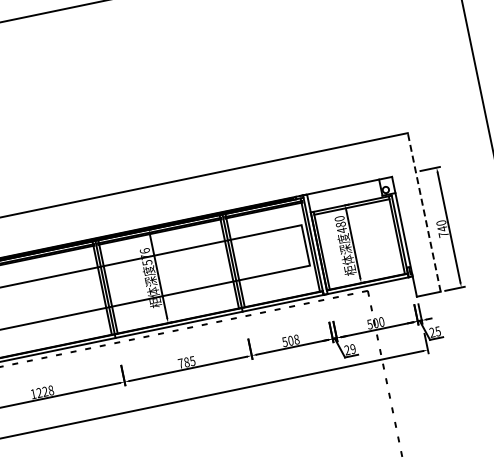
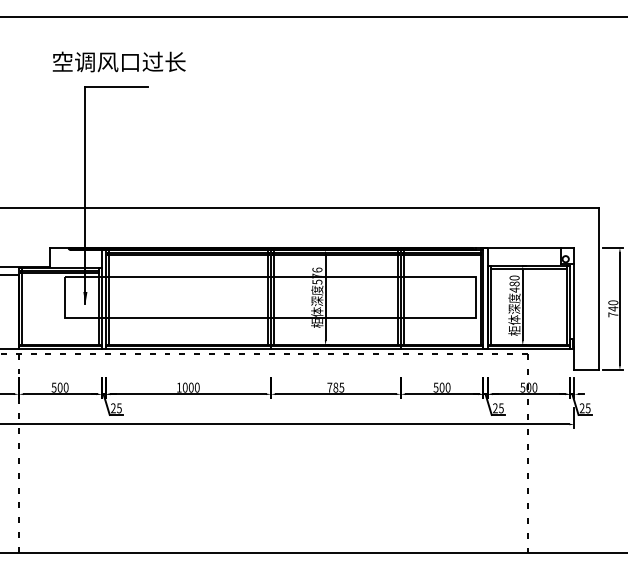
line: (423, 212) -> (598, 288), dashed -> solid
text: (296, 340) -> (447, 388), 508 -> 500
text: (353, 349) -> (501, 408), 29 -> 25
text: (44, 391) -> (190, 387), 1228 -> 1000

